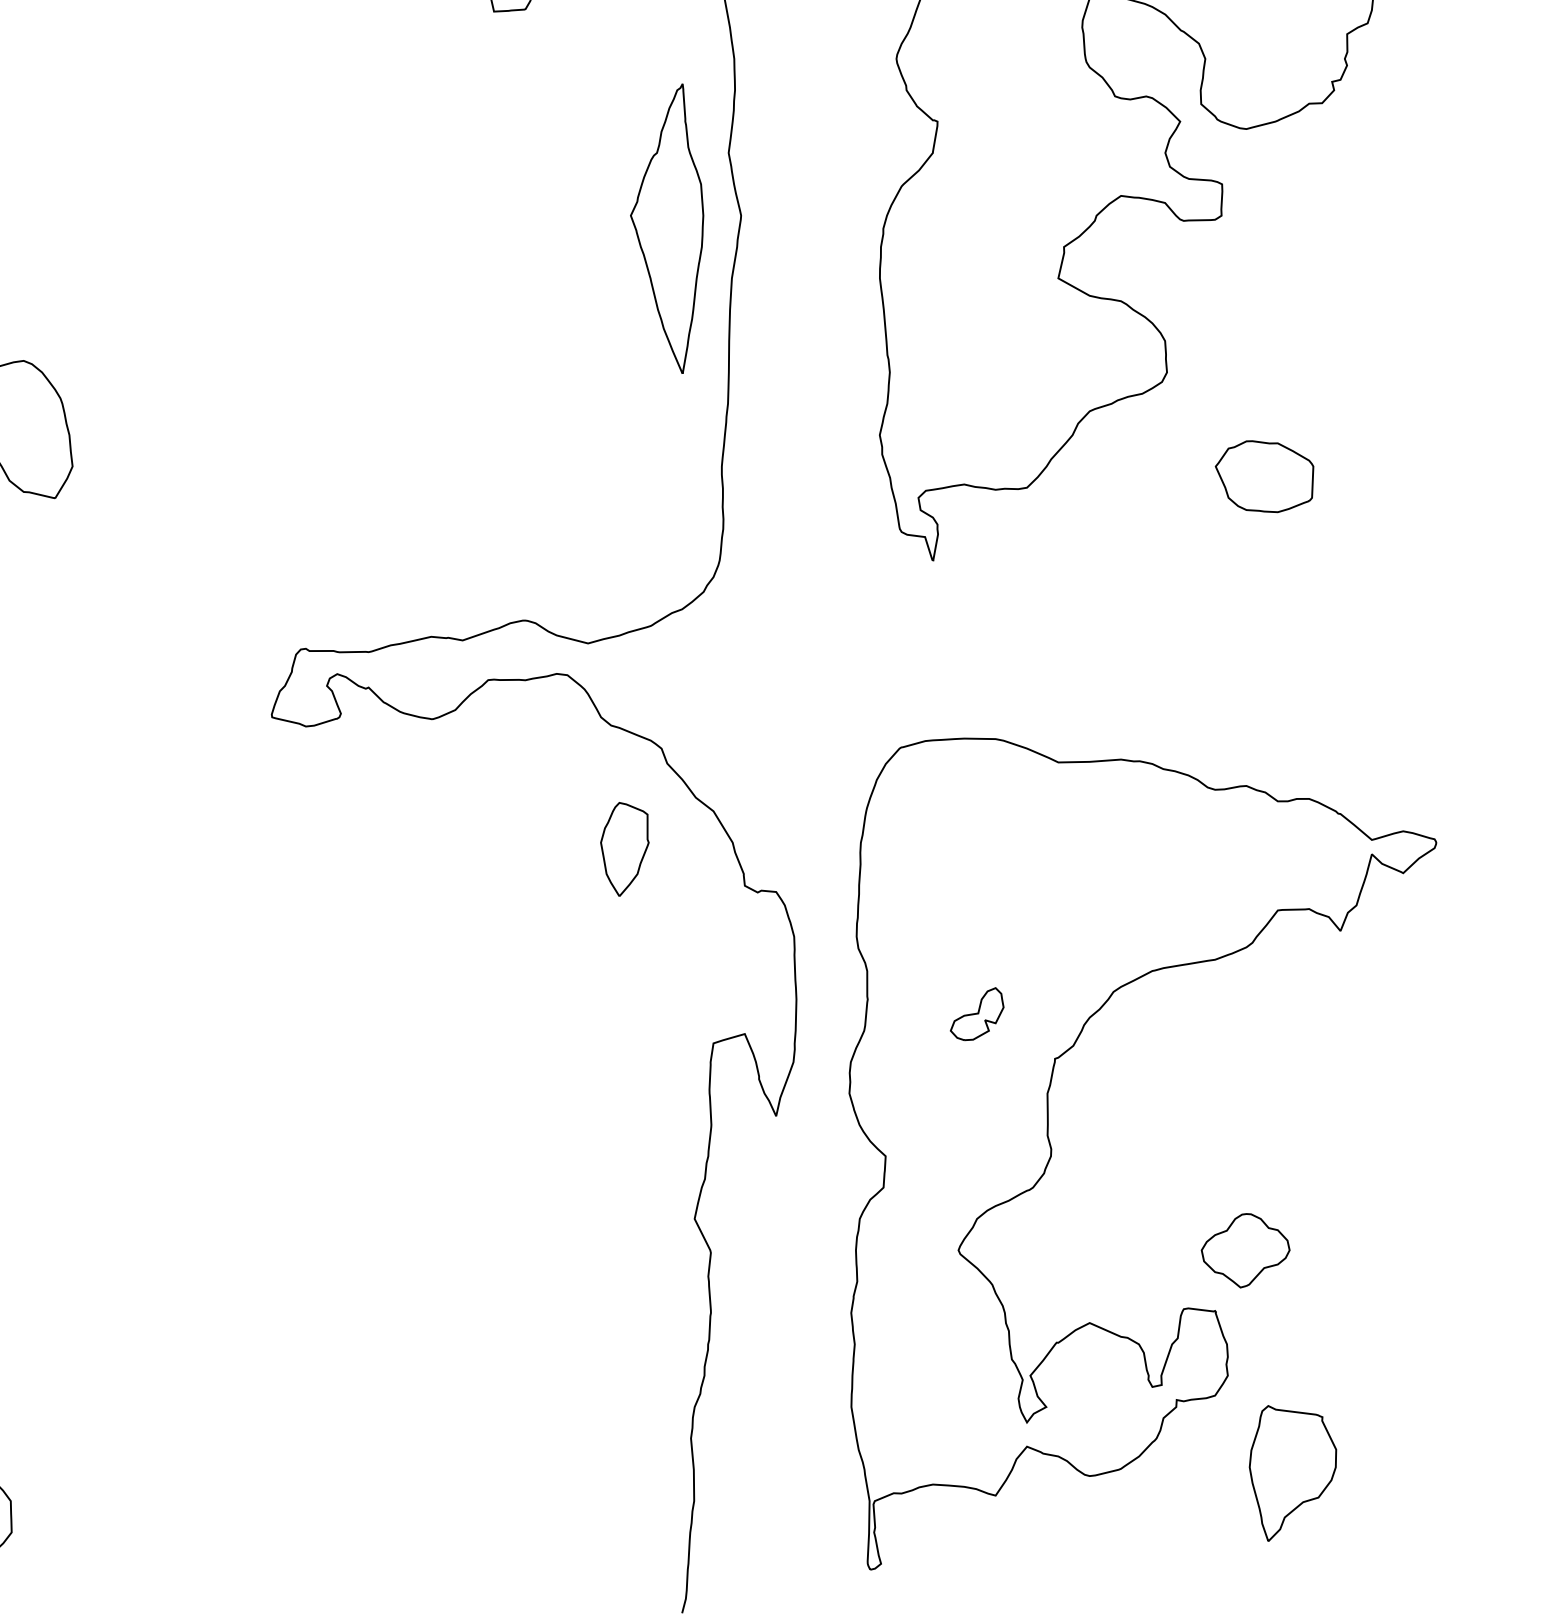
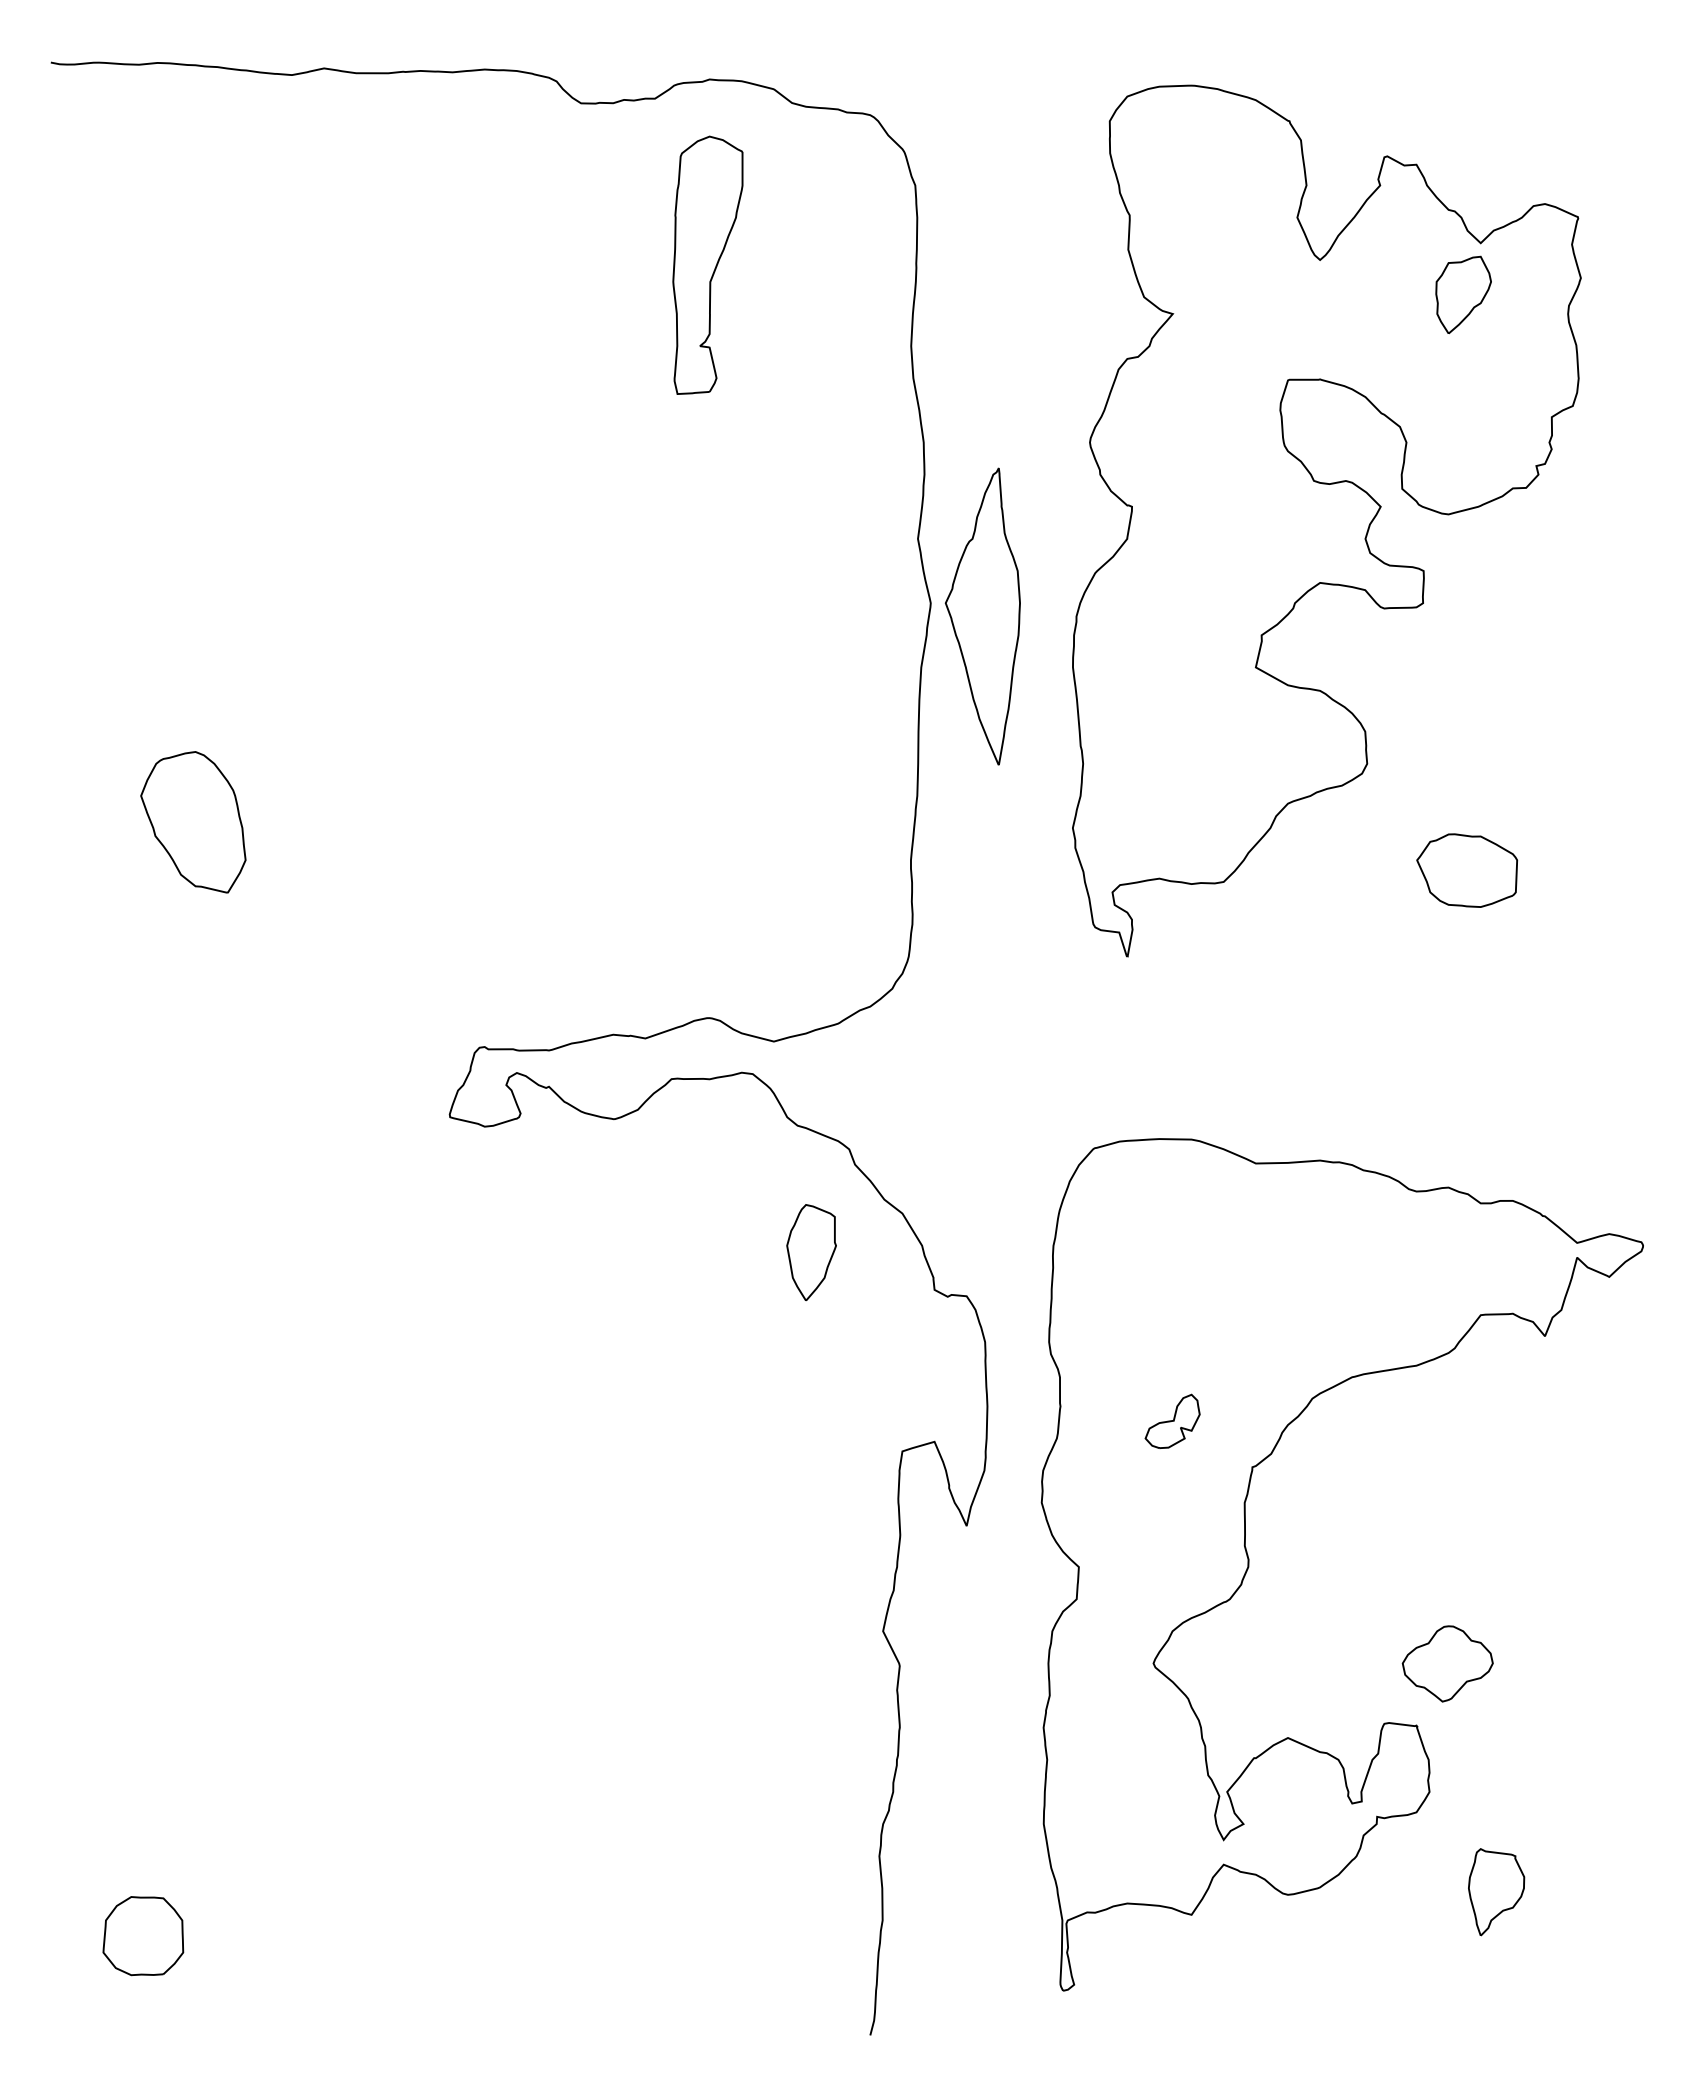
part: (666, 228) -> (982, 616), moved
part: (1293, 1473) -> (1496, 1892), size x0.62

